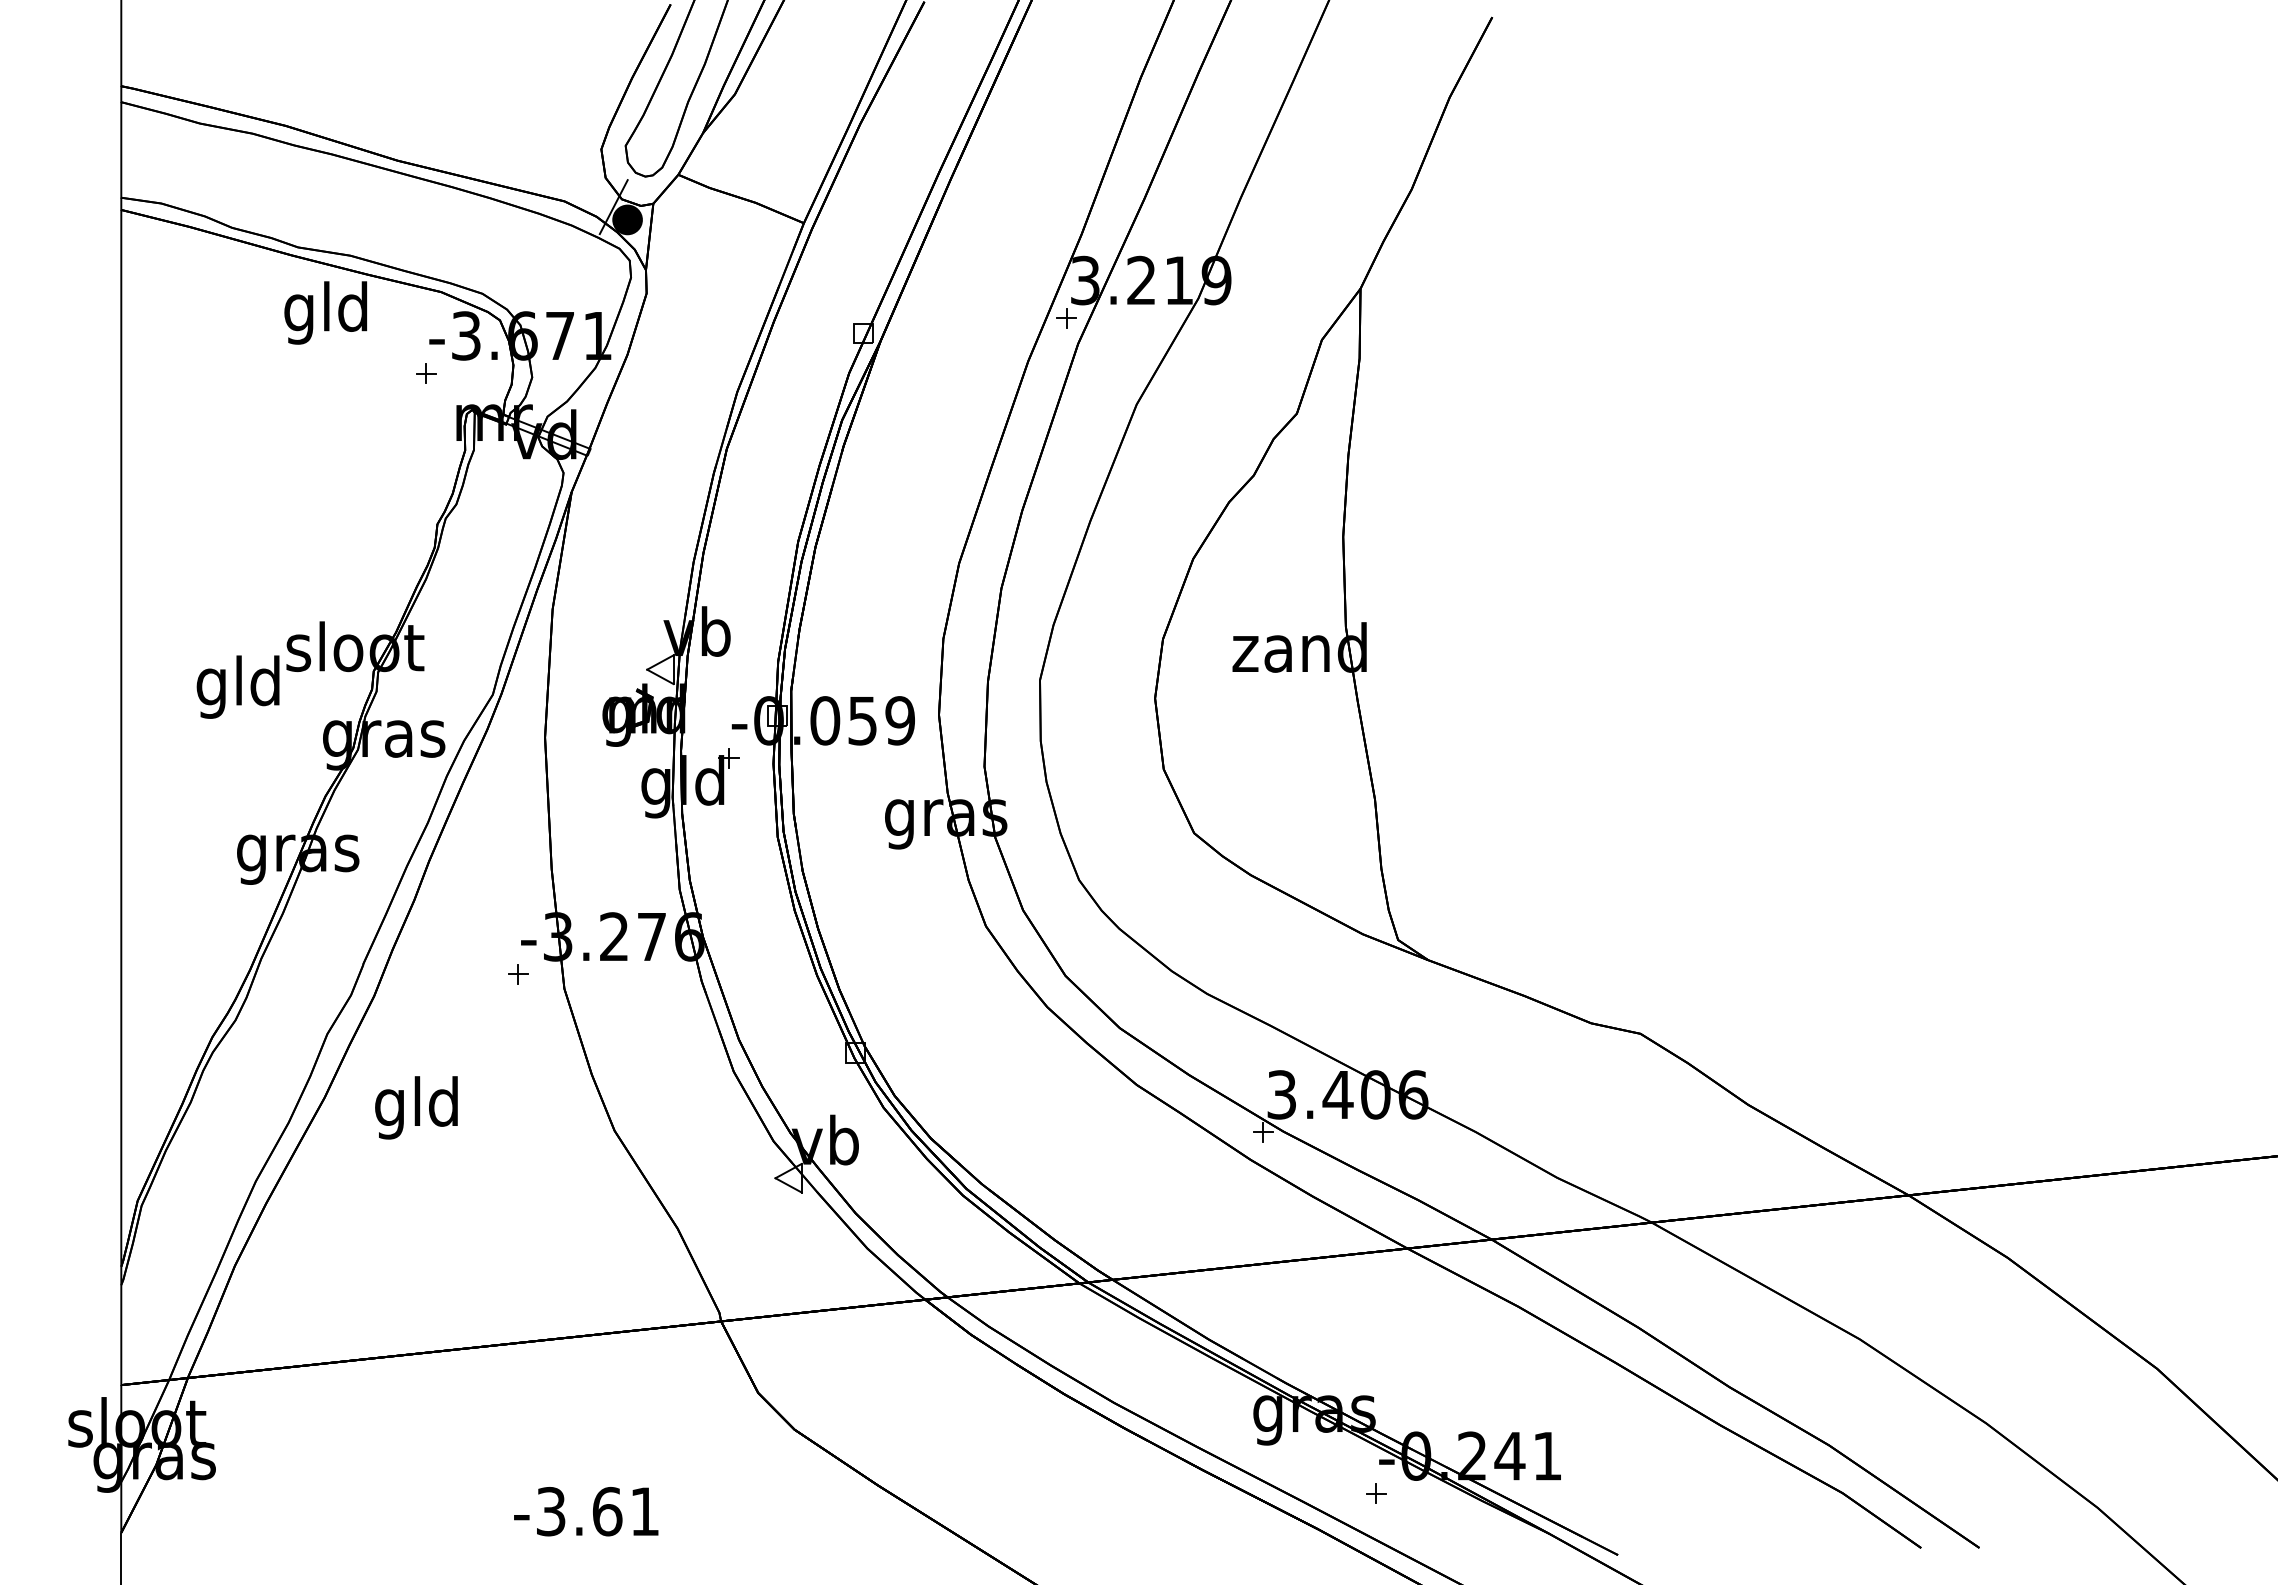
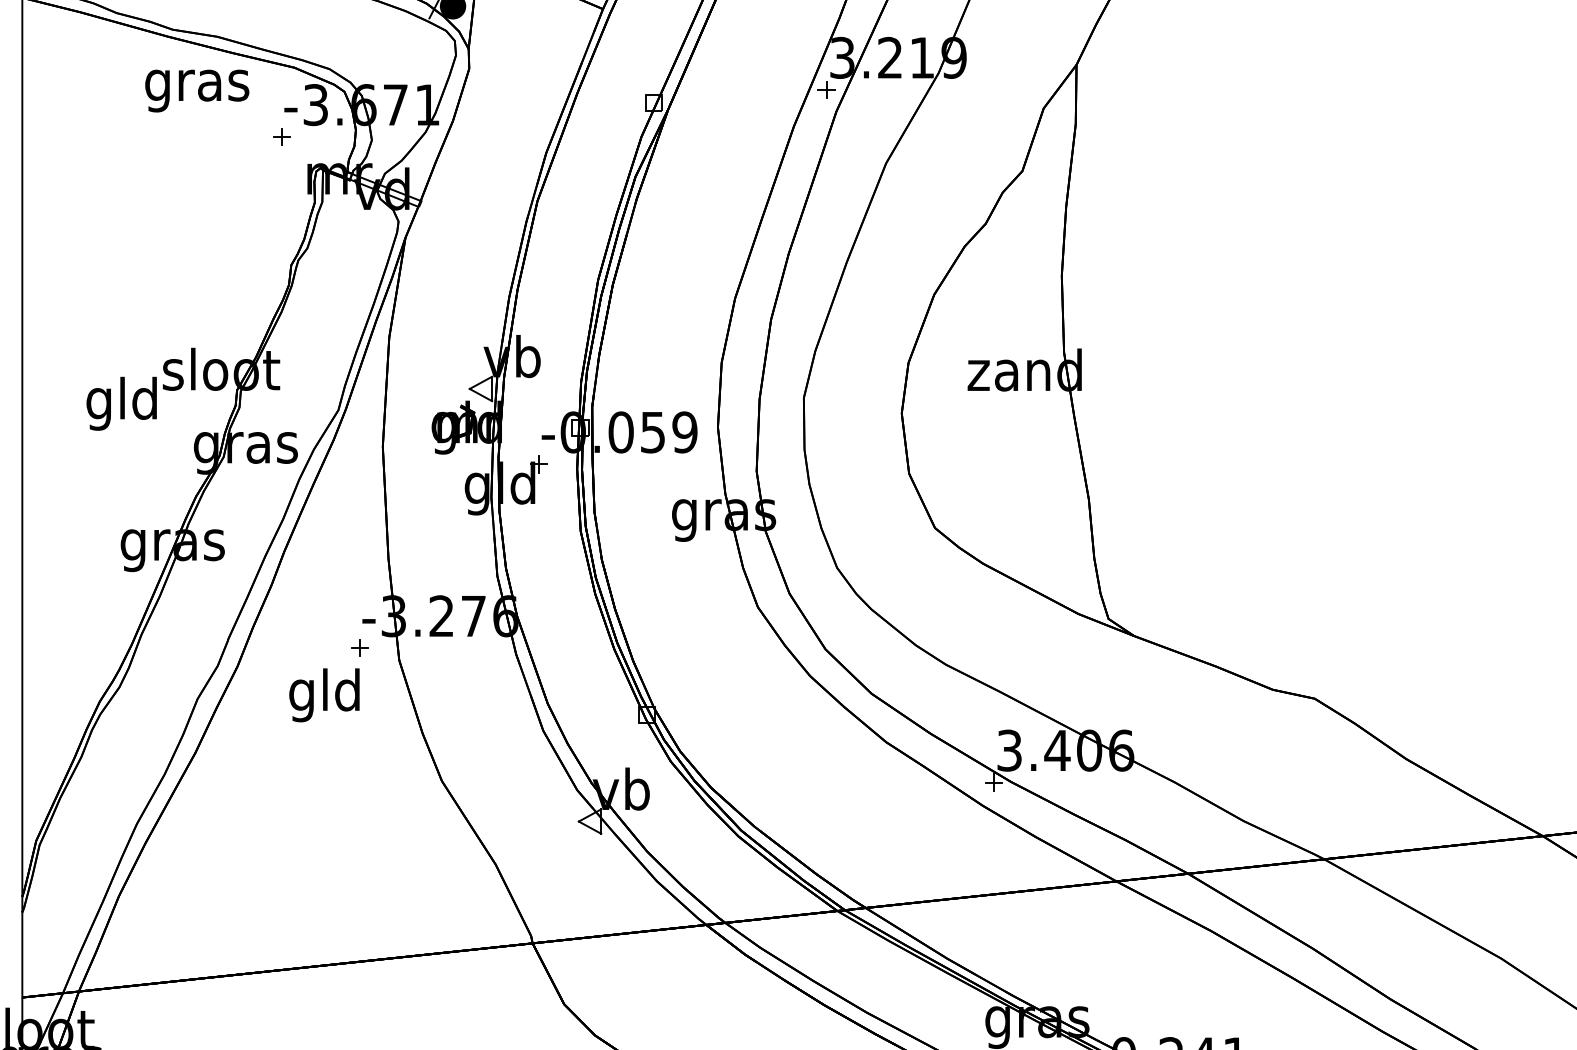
text: (326, 312) -> (196, 85), gld -> gras
text: (416, 1107) -> (324, 695), moved

